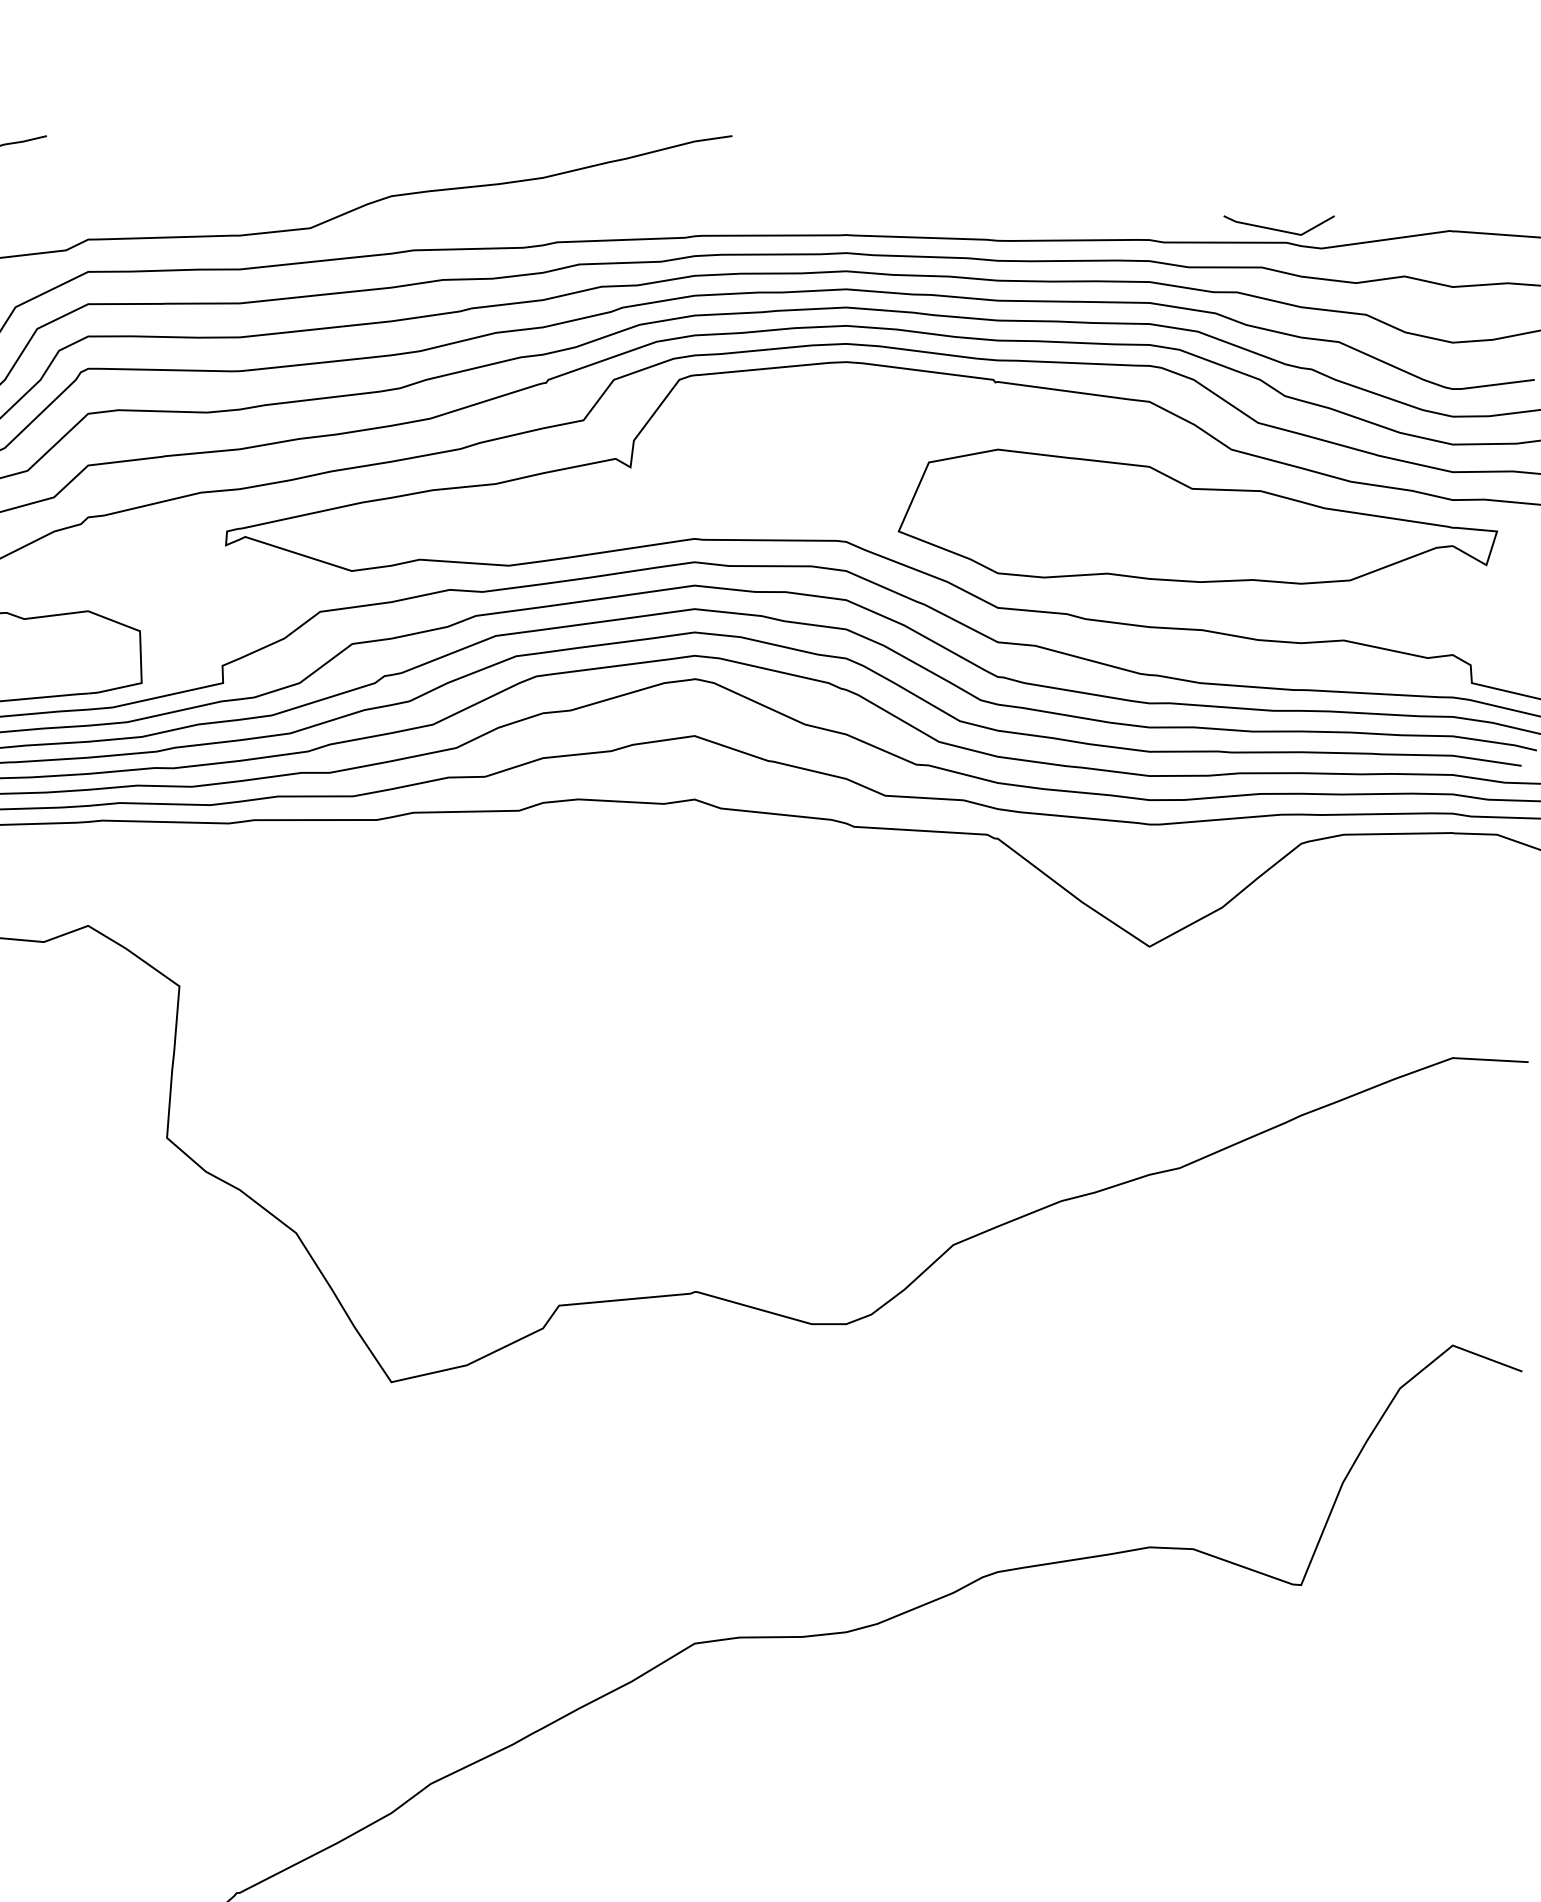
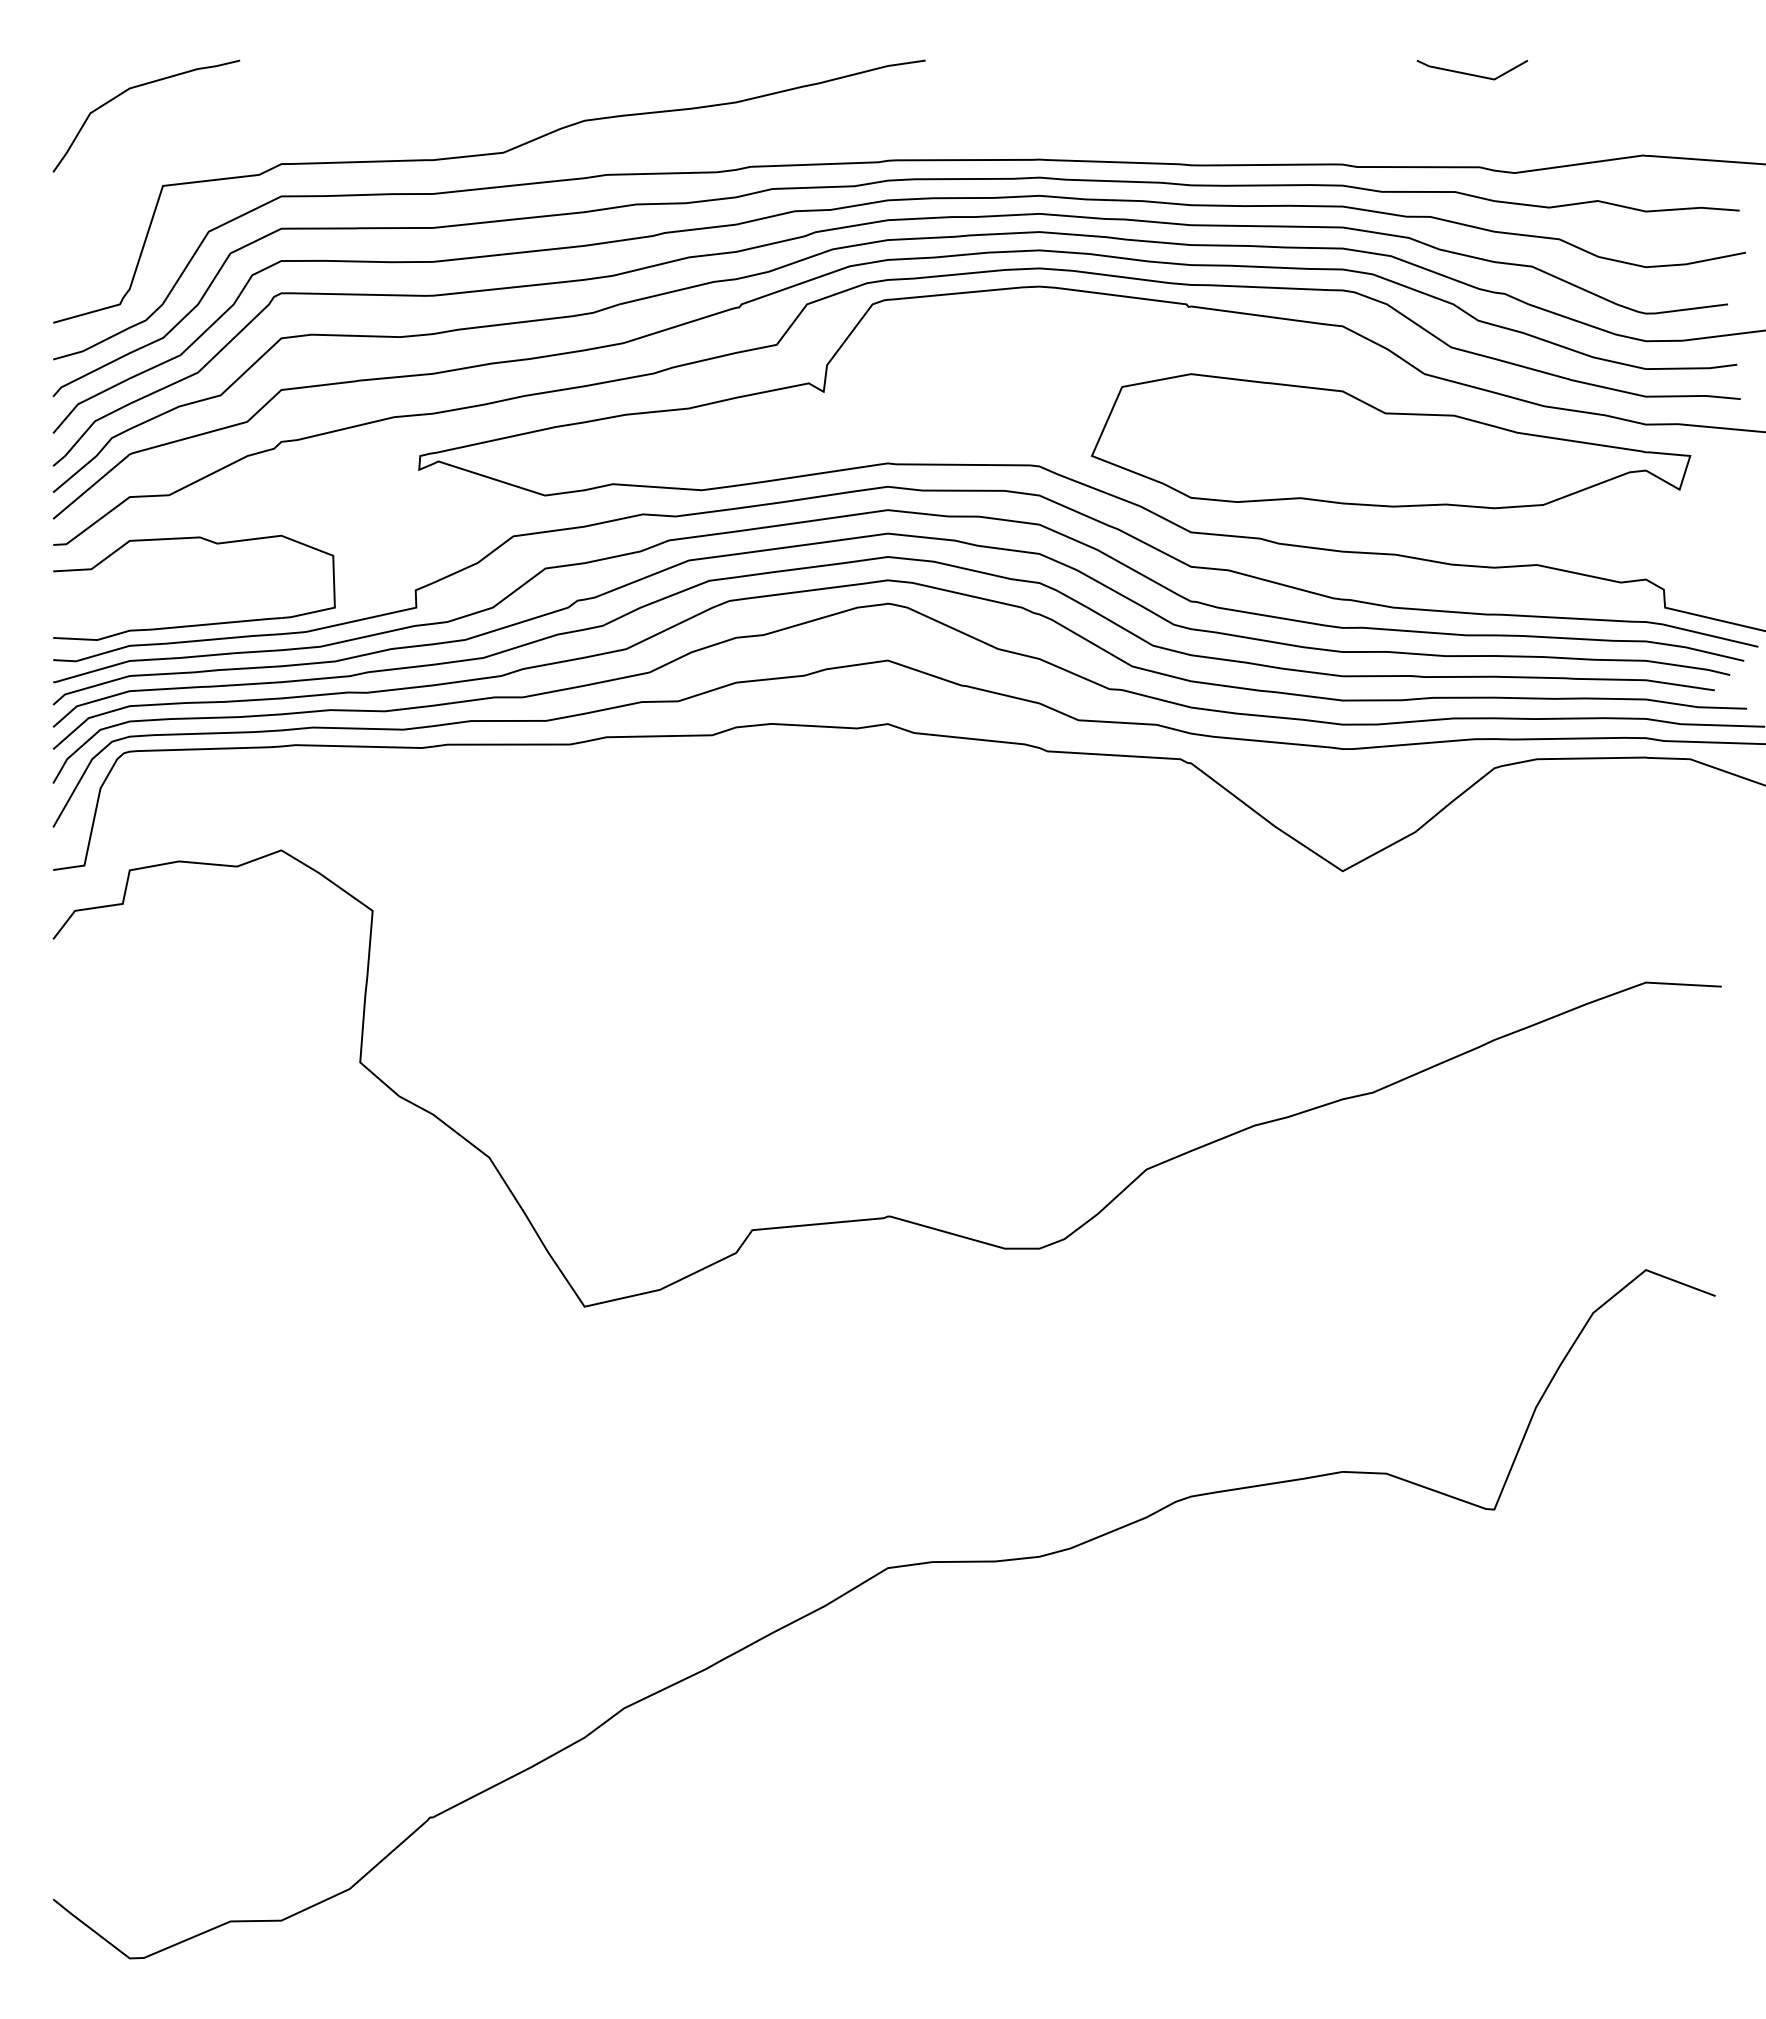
line: (1277, 228) -> (1470, 73), moved

